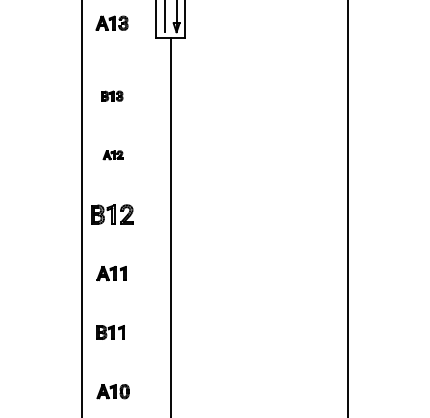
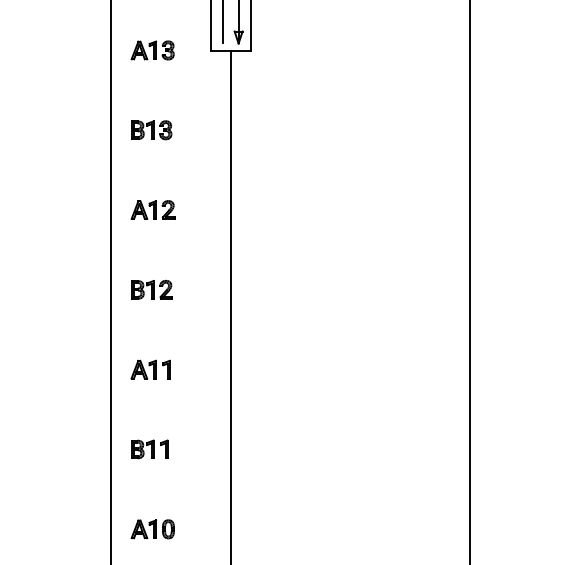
part: (111, 22) -> (151, 49), moved
part: (112, 95) -> (151, 129), size x1.43
part: (112, 154) -> (151, 208), size x1.67
part: (112, 213) -> (151, 288), size x0.71

